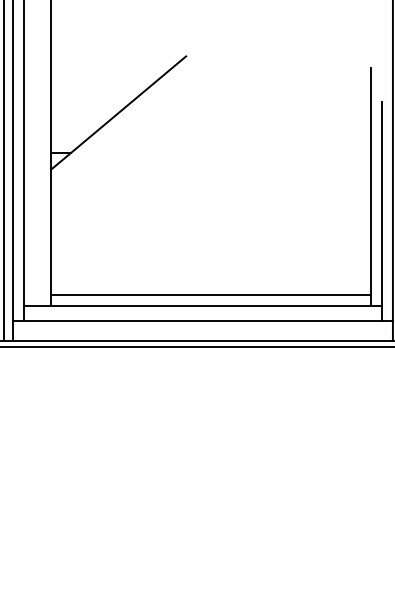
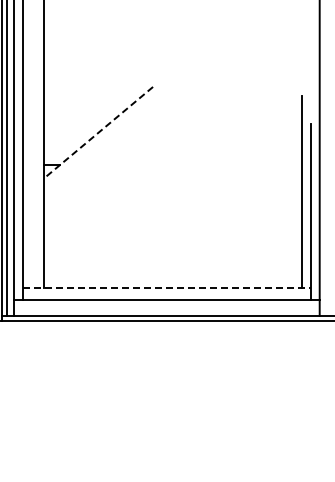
line: (118, 112) -> (98, 132), solid -> dashed
line: (210, 295) -> (172, 279), removed
line: (204, 306) -> (167, 288), solid -> dashed

